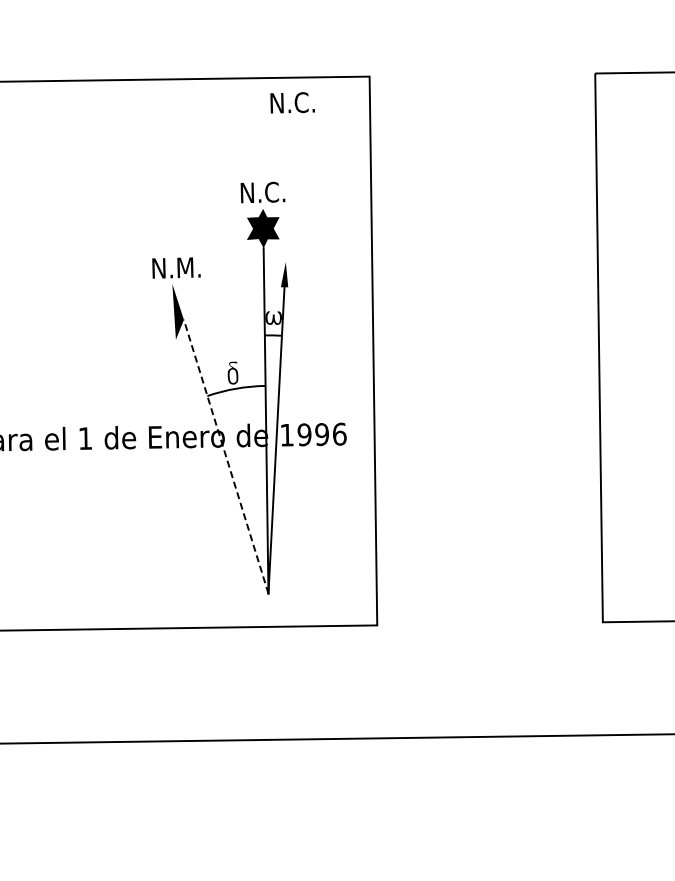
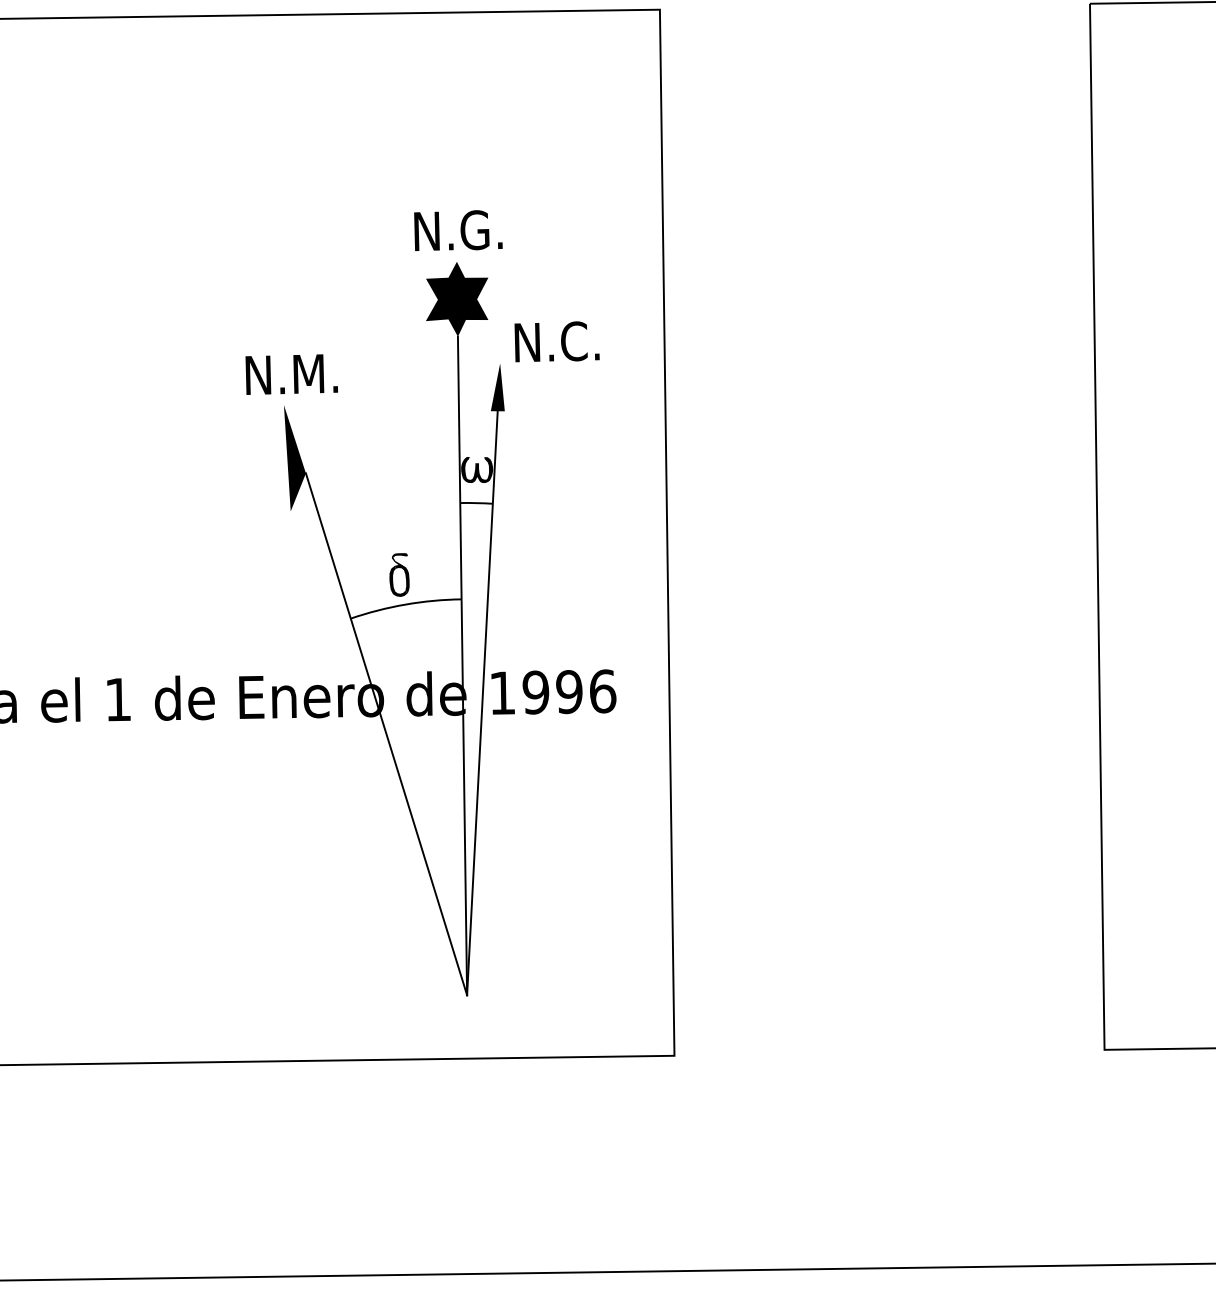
text: (292, 102) -> (556, 341), moved
text: (280, 192) -> (490, 230), N.C. -> N.G.
line: (226, 456) -> (387, 733), dashed -> solid

